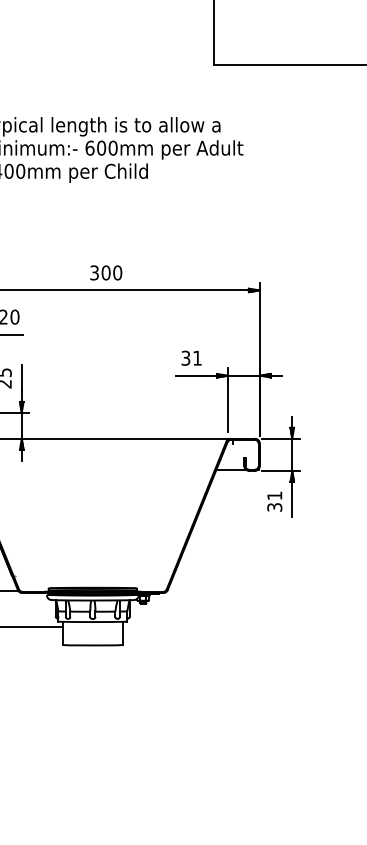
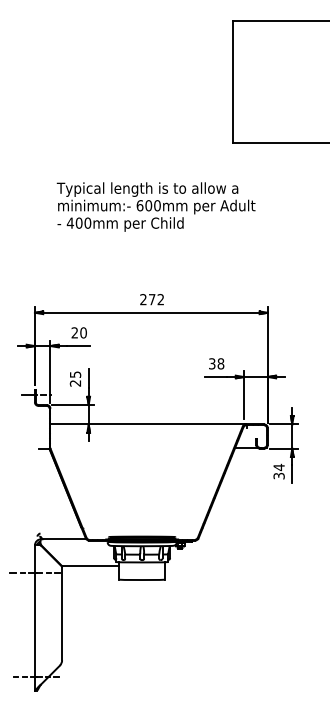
text: (106, 272) -> (152, 299), 300 -> 272
text: (196, 357) -> (220, 363), 31 -> 38
text: (273, 495) -> (278, 467), 31 -> 34

